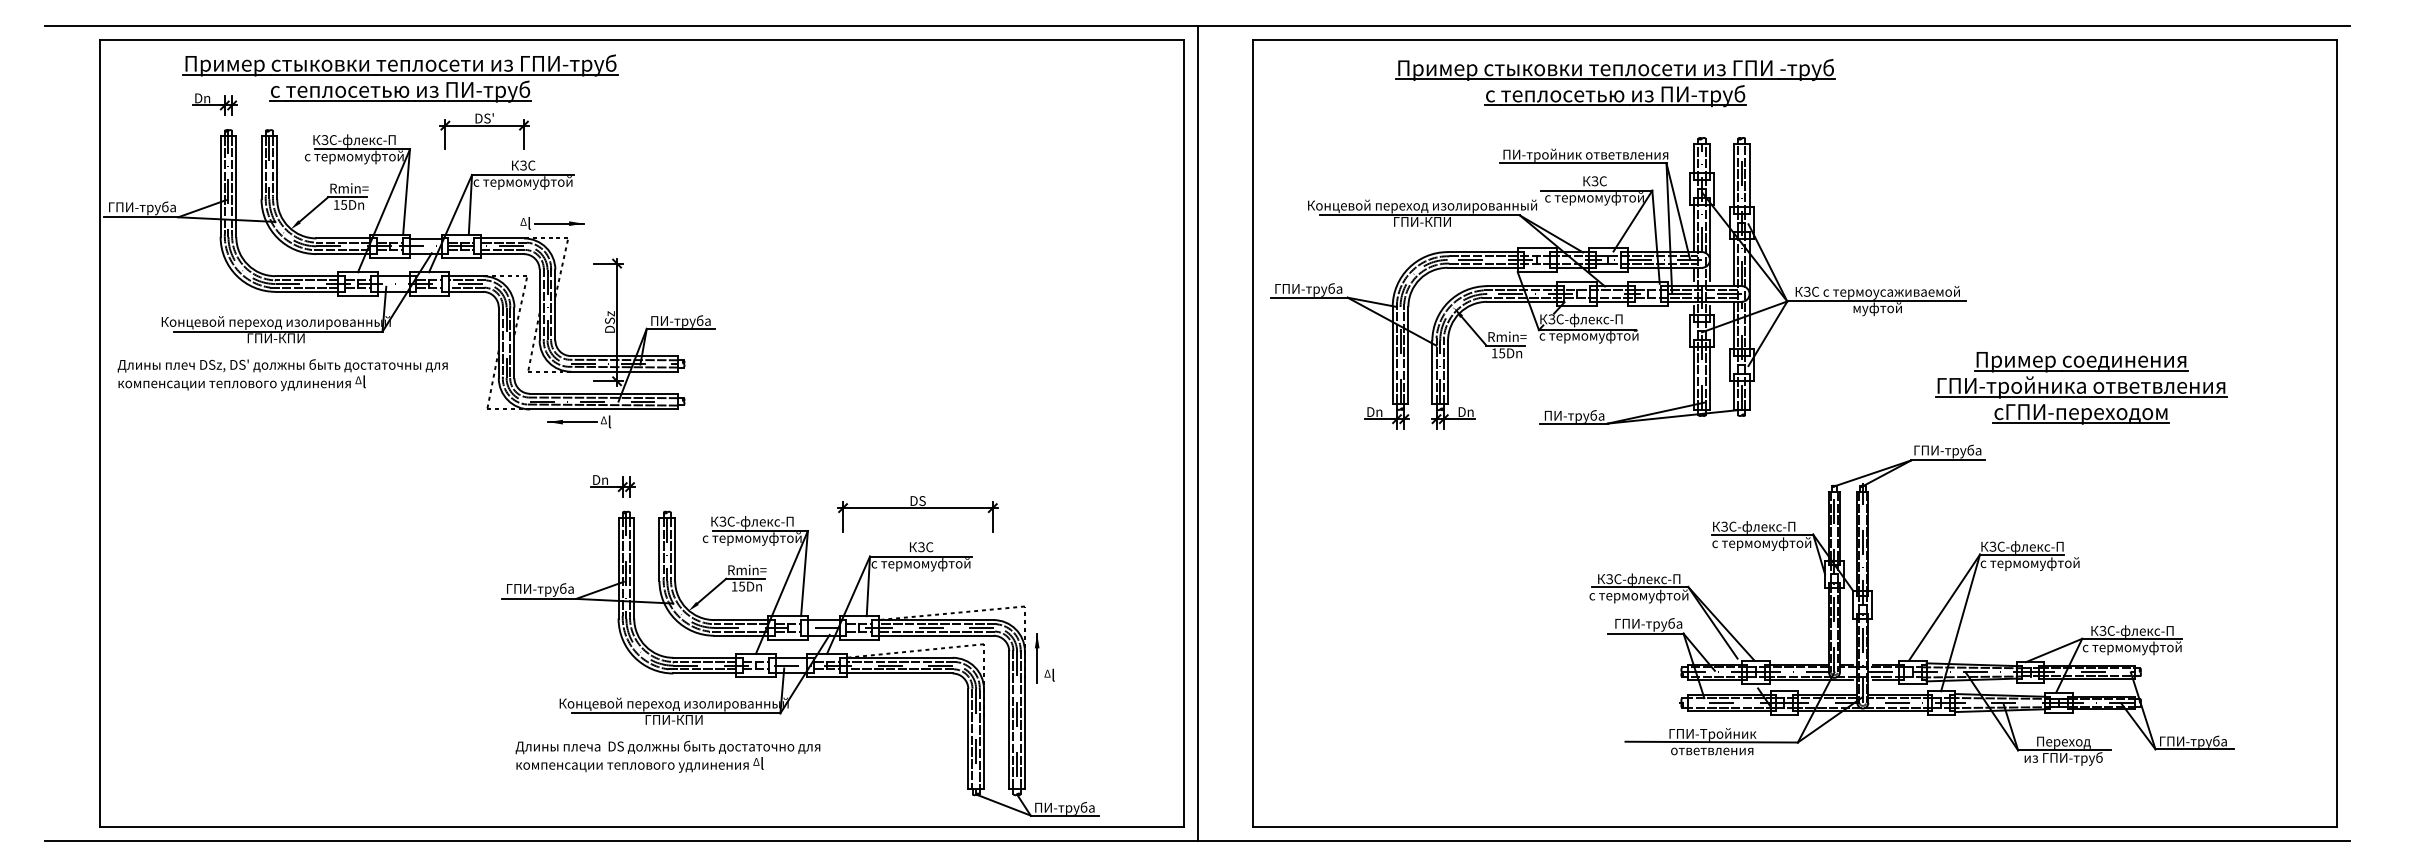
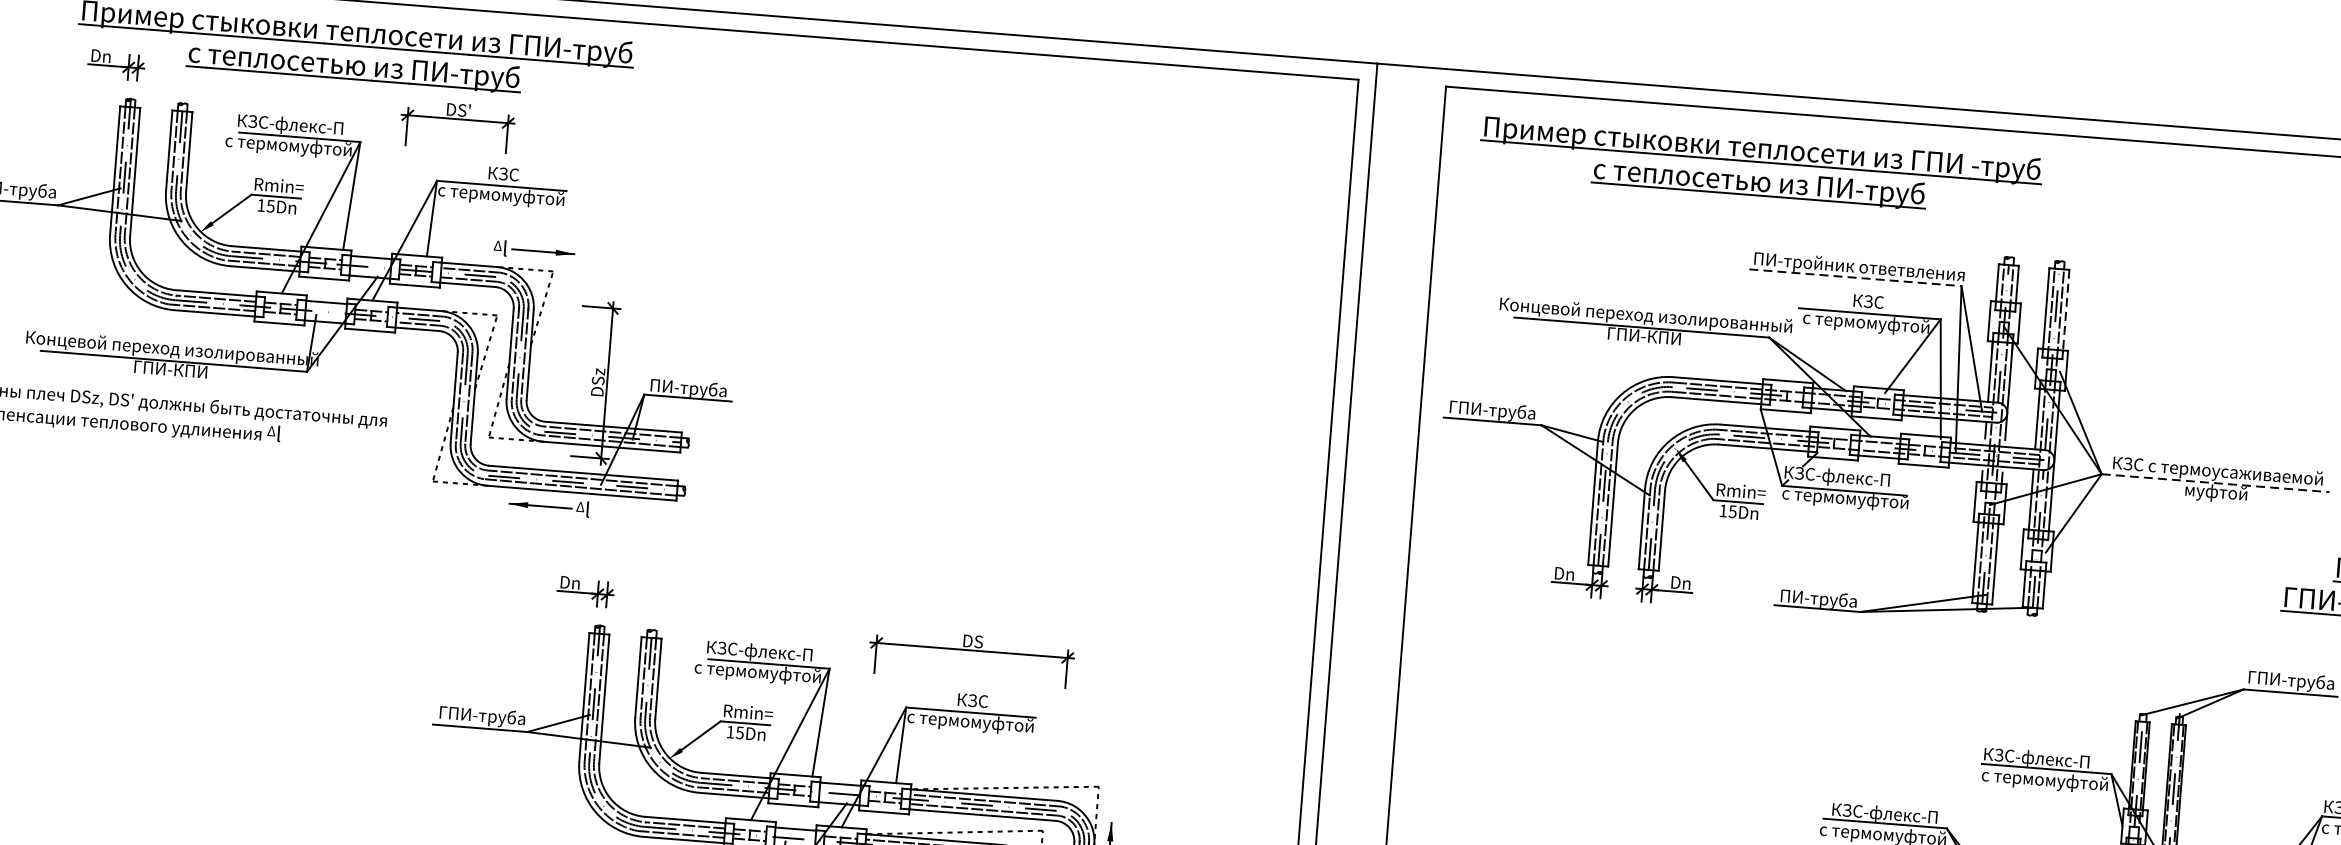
part: (1615, 83) -> (1760, 167), moved
line: (1583, 163) -> (1855, 277), solid -> dashed
line: (1749, 175) -> (2066, 309), solid -> dashed
line: (1877, 301) -> (2216, 483), solid -> dashed

